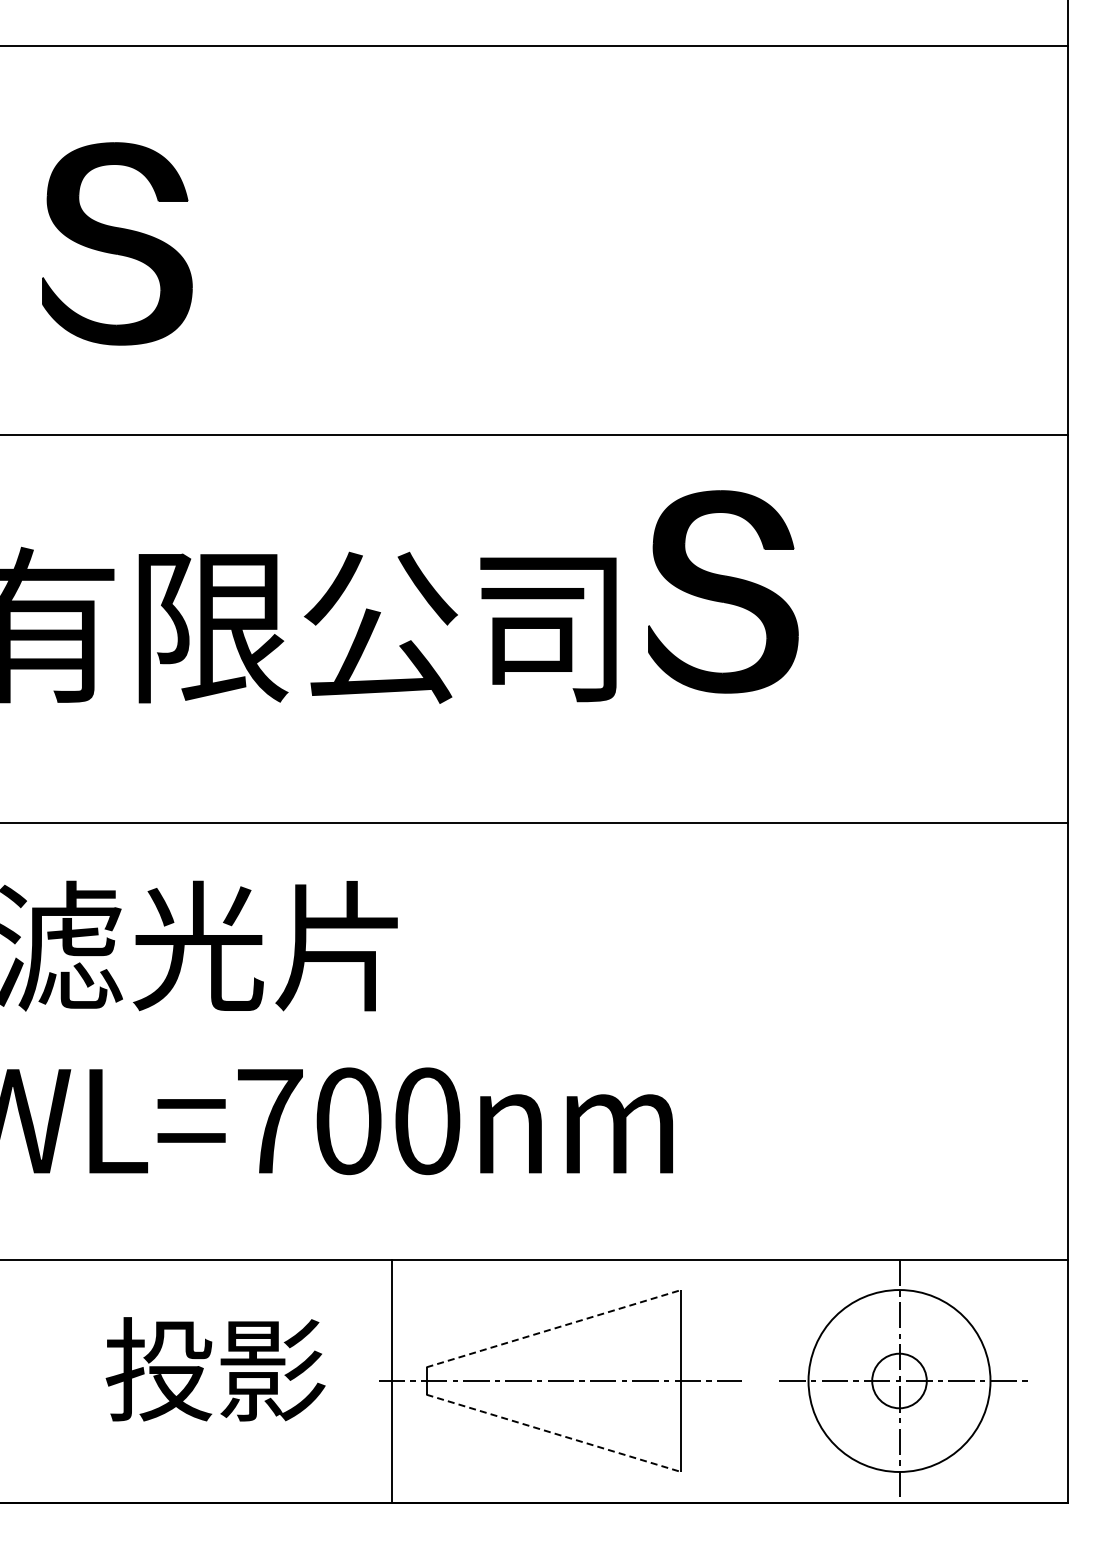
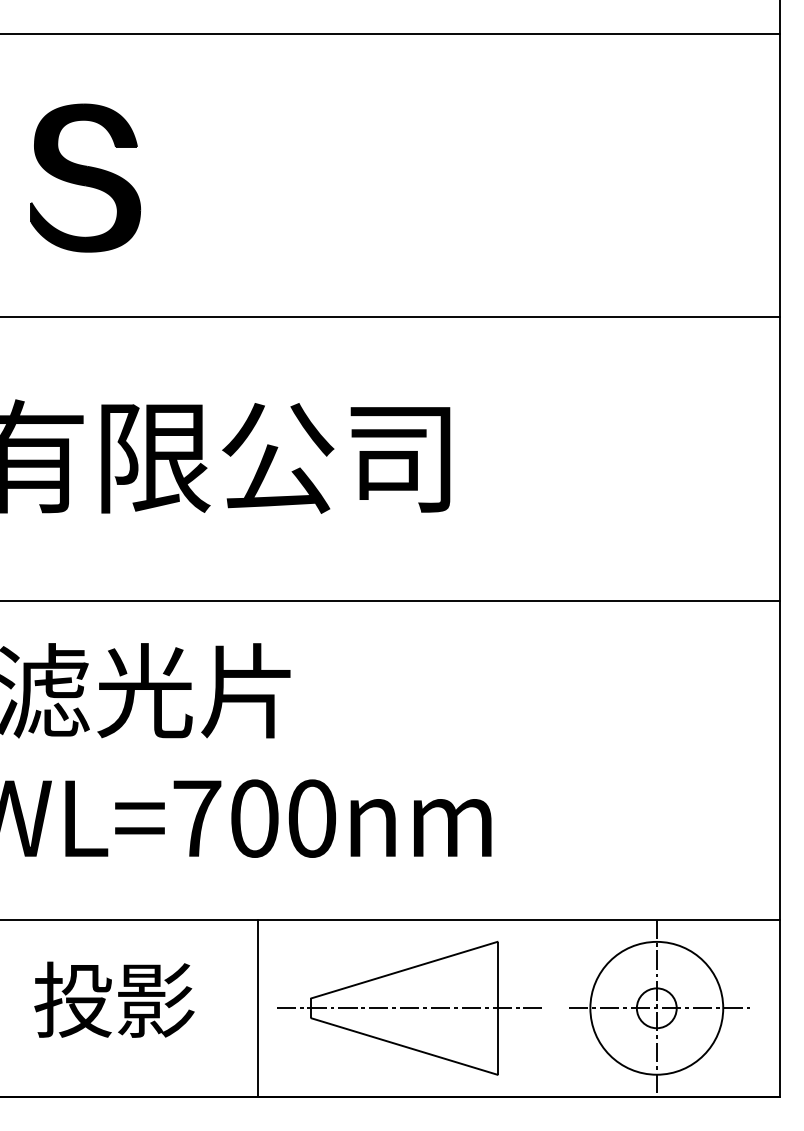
part: (723, 591) -> (528, 431), removed
line: (554, 1328) -> (404, 969), dashed -> solid
text: (215, 1369) -> (114, 999), moved
line: (392, 1380) -> (258, 1007), moved
line: (554, 1433) -> (404, 1046), dashed -> solid

